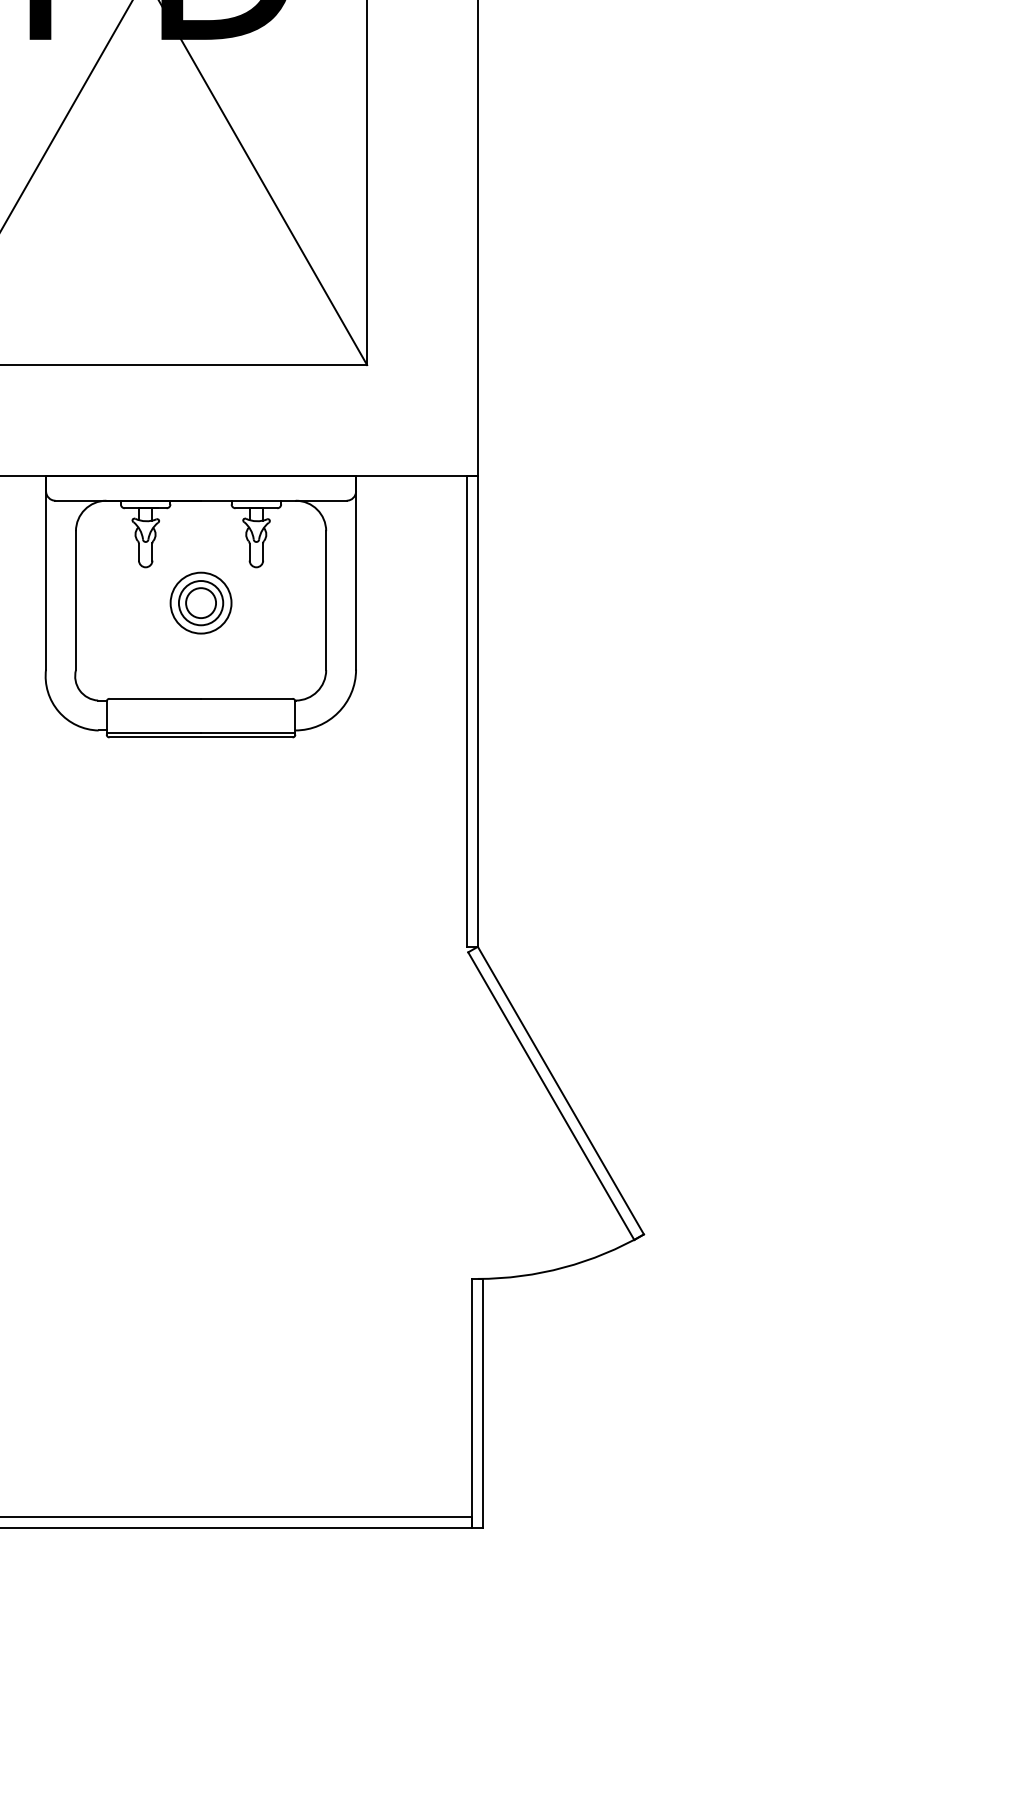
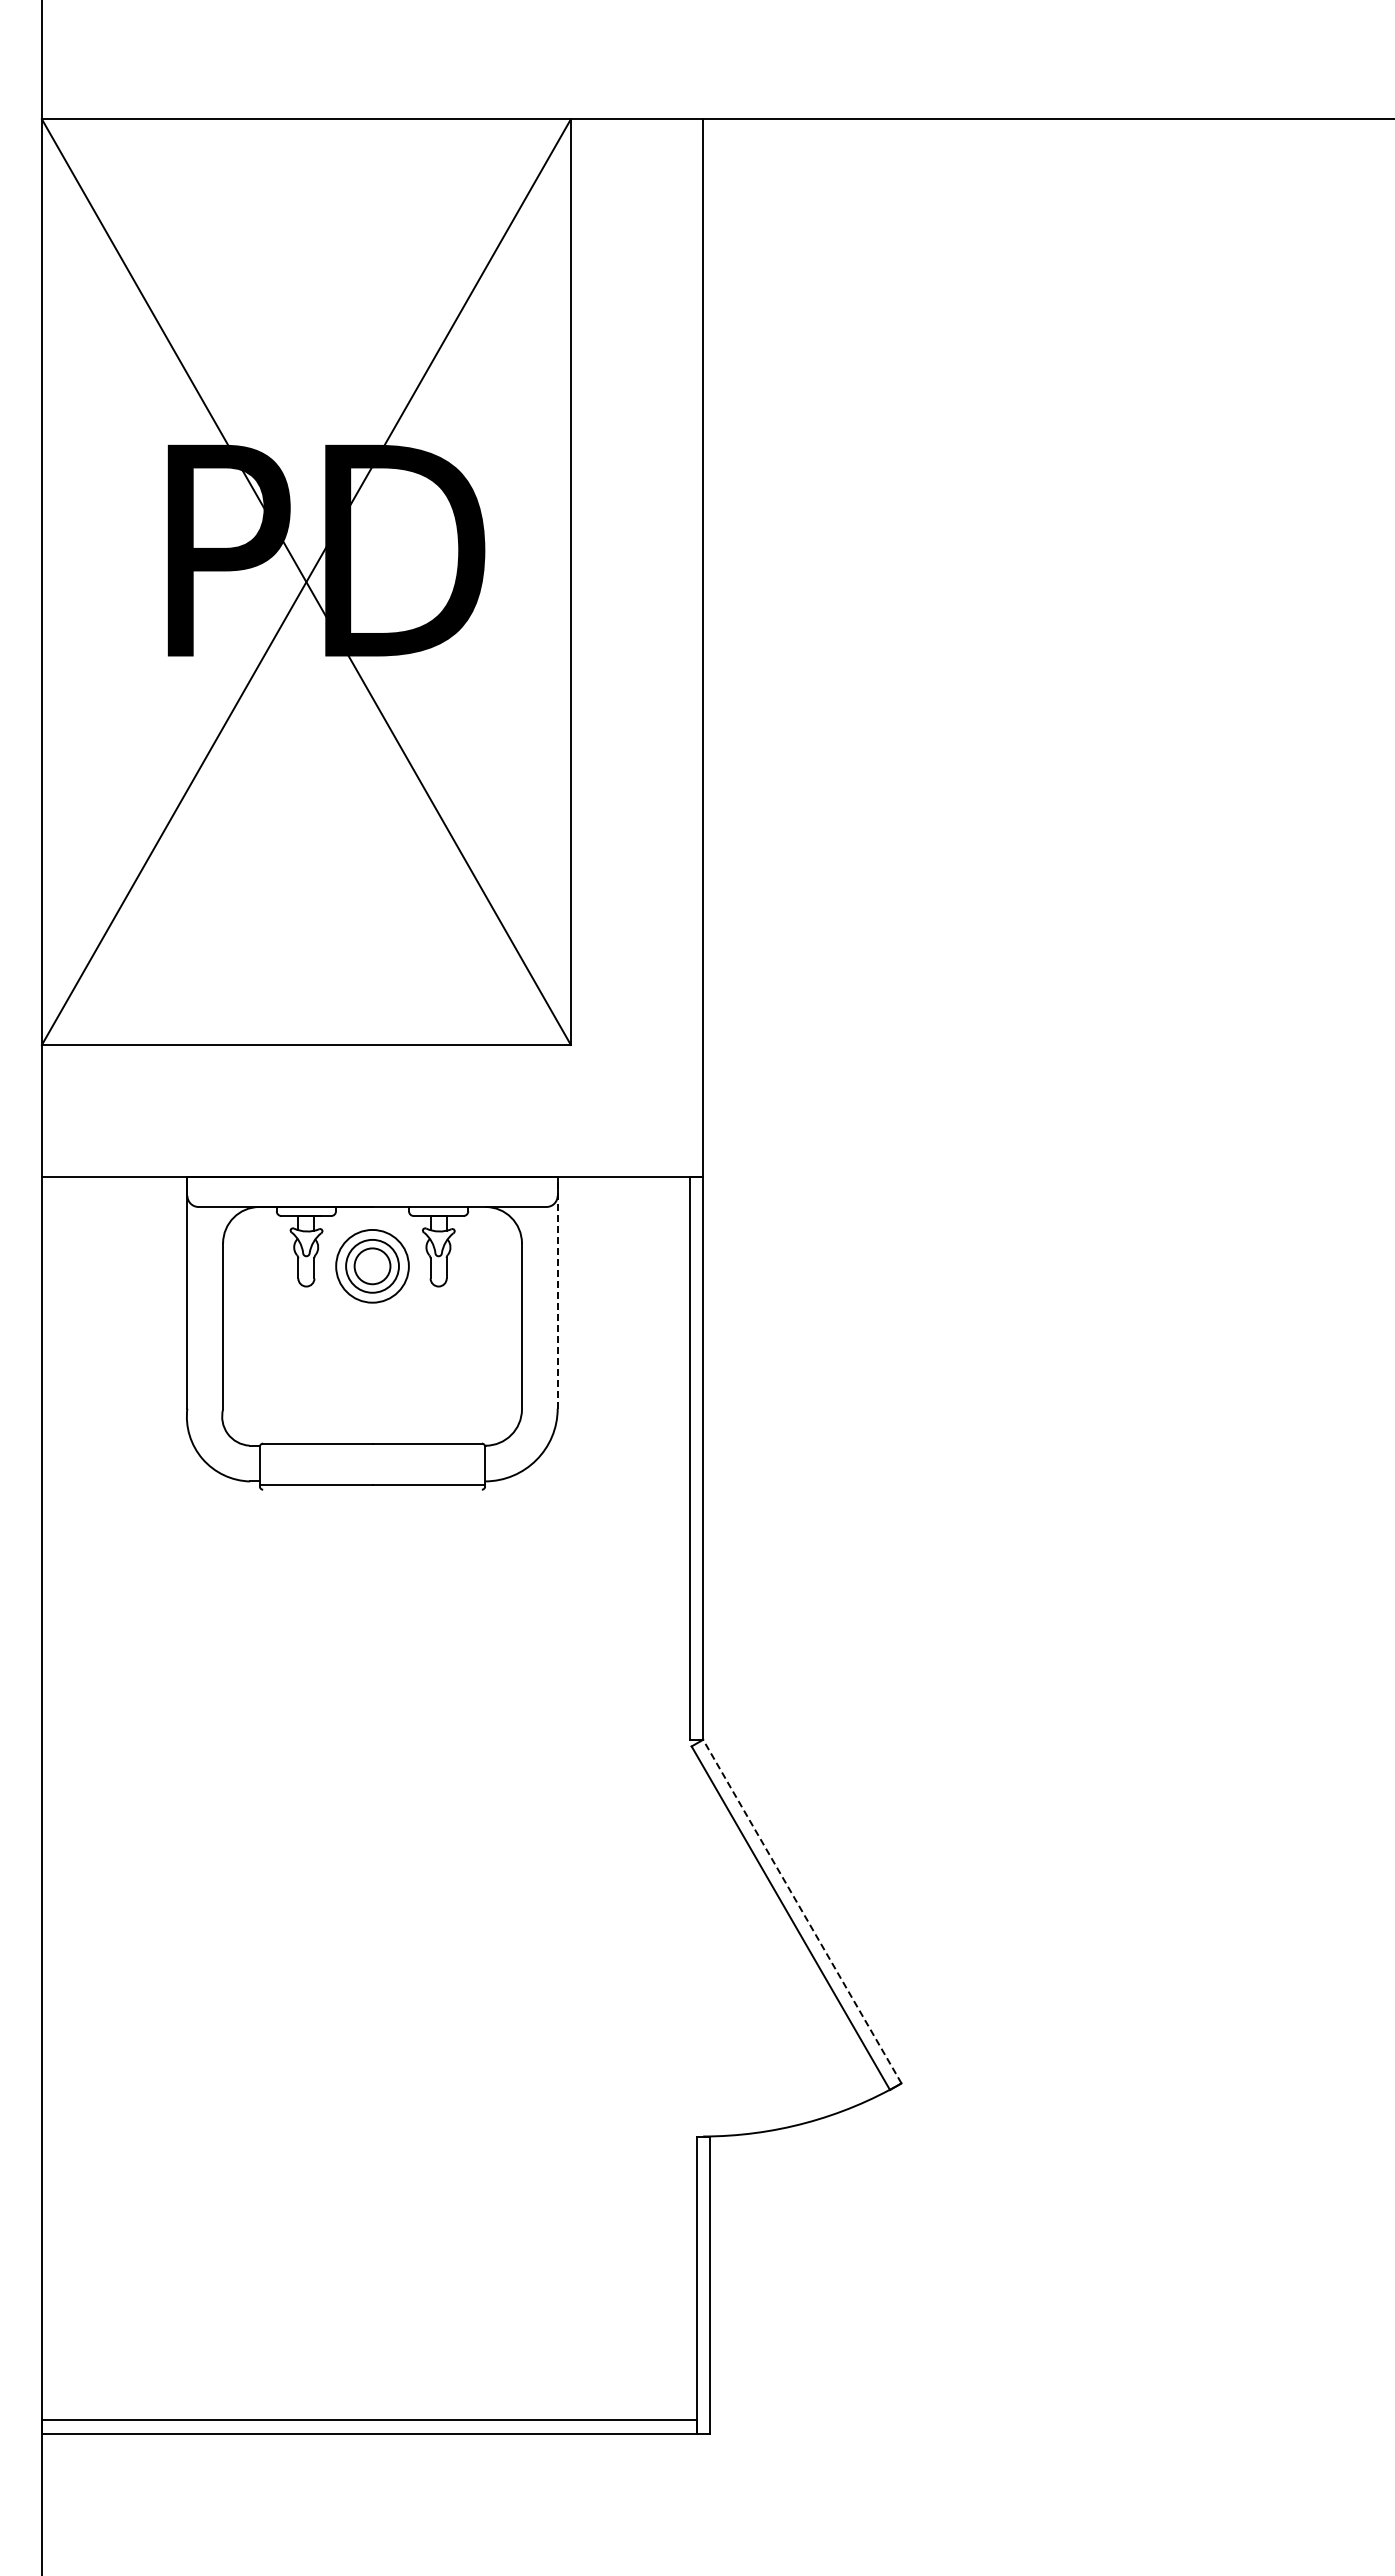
line: (355, 572) -> (557, 1292), solid -> dashed
part: (201, 603) -> (372, 1266), moved
line: (201, 737) -> (372, 1489), removed
line: (561, 1090) -> (802, 1911), solid -> dashed

